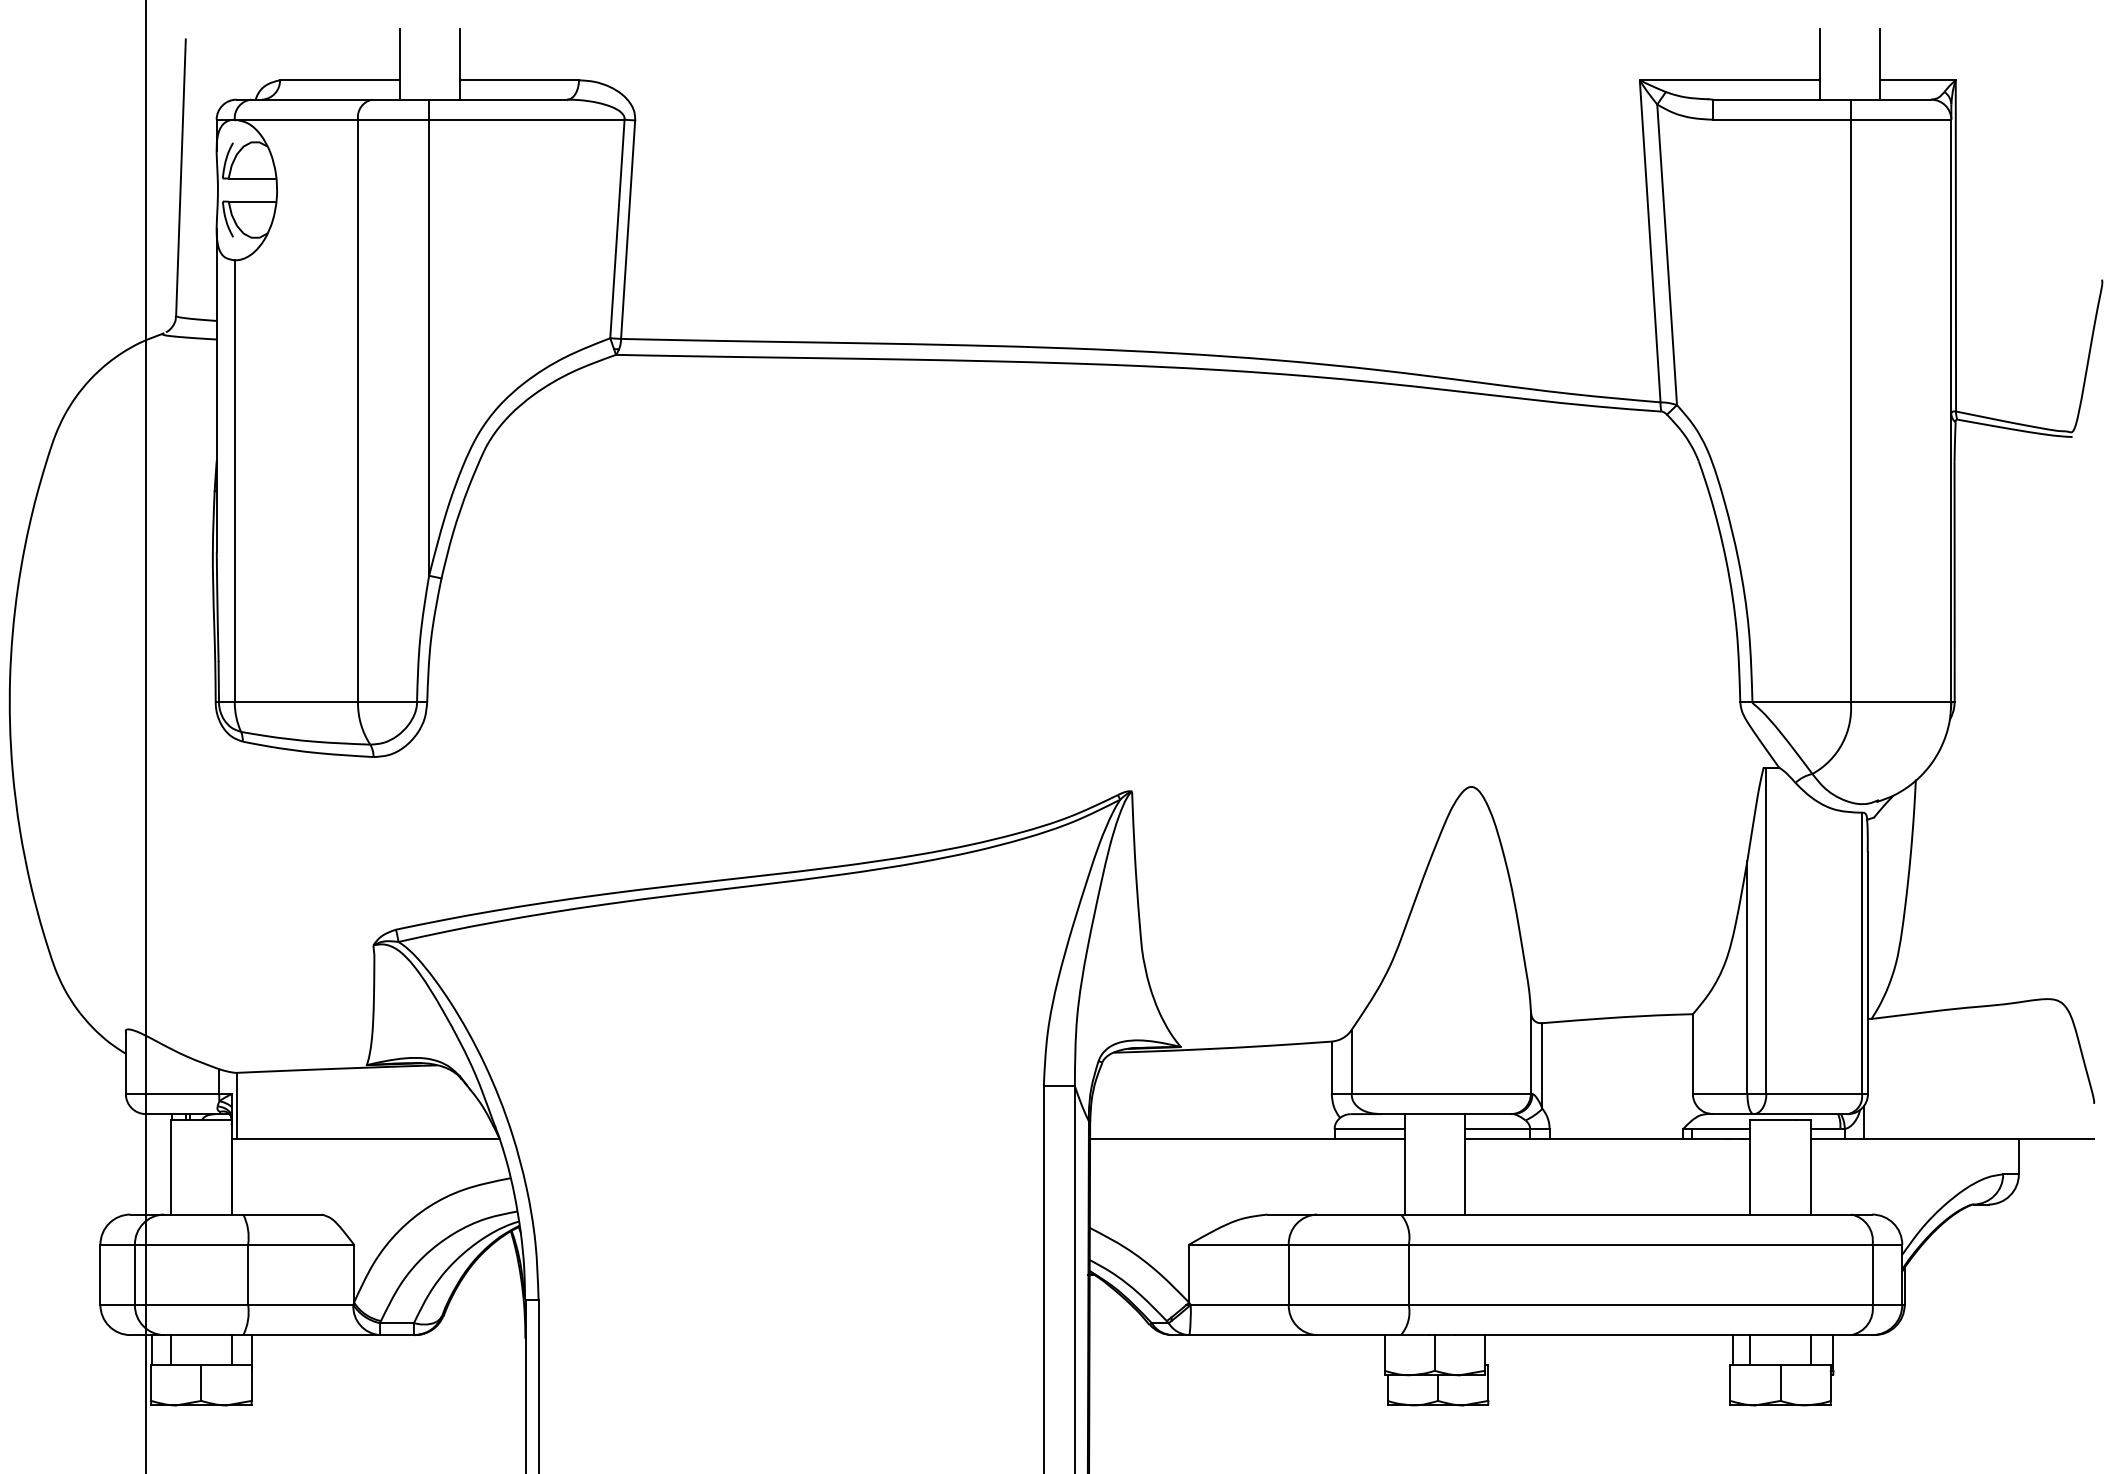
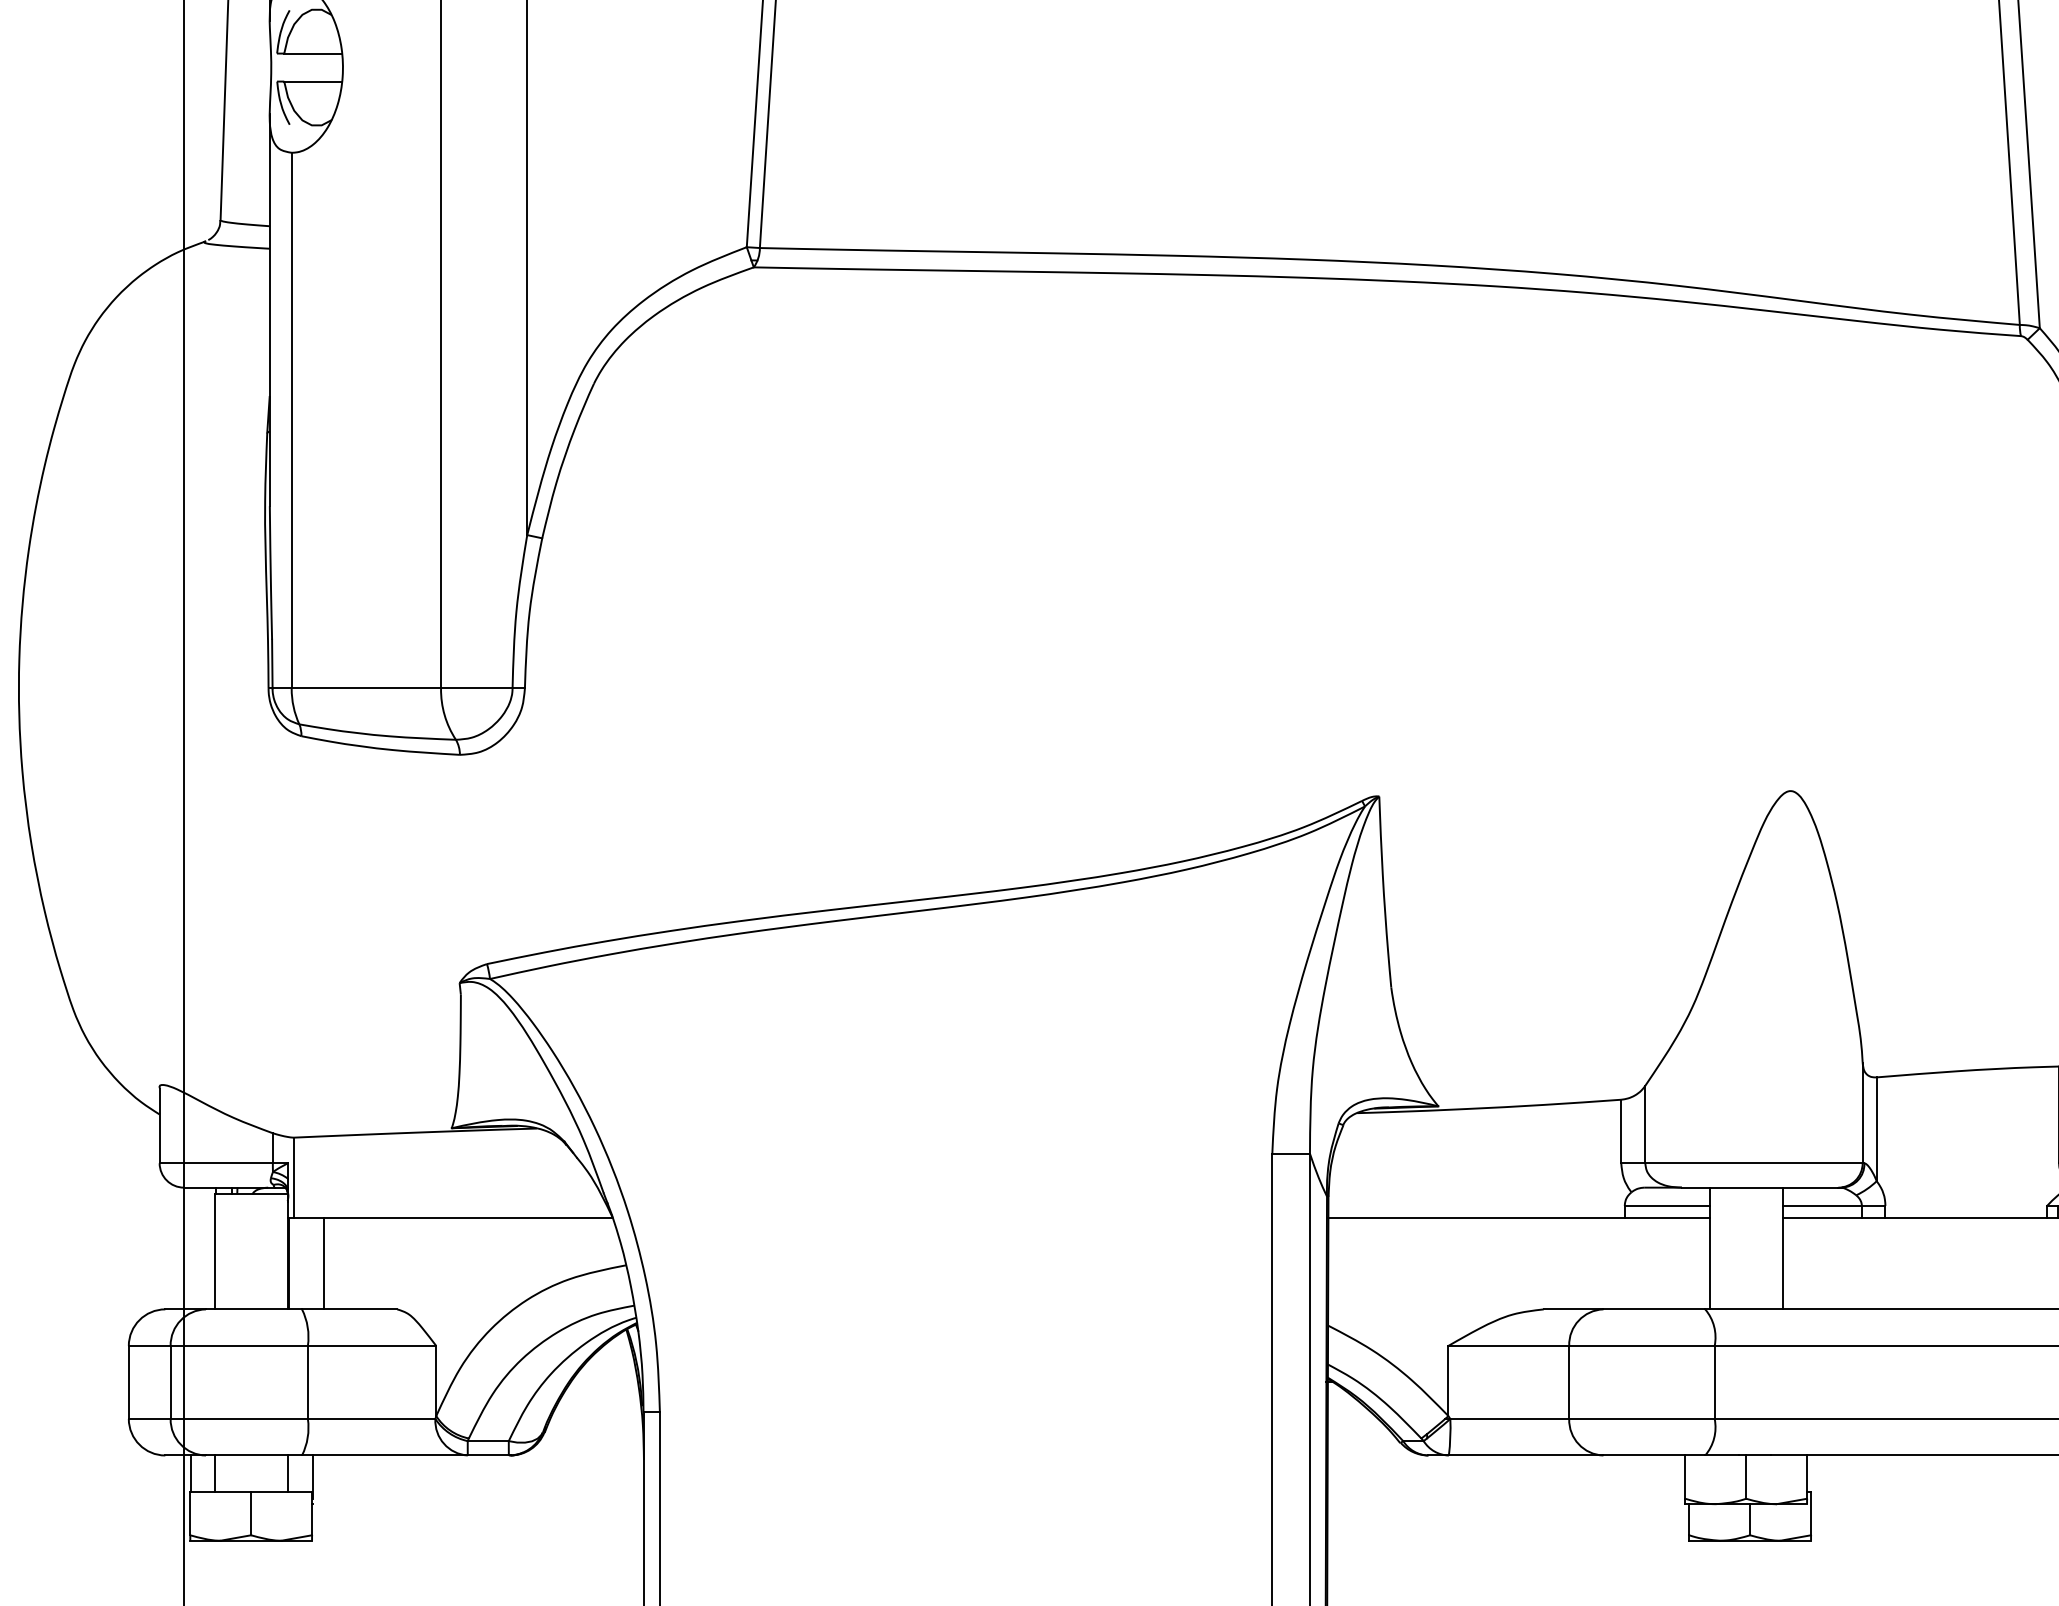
line: (261, 1176) -> (324, 1263), added

